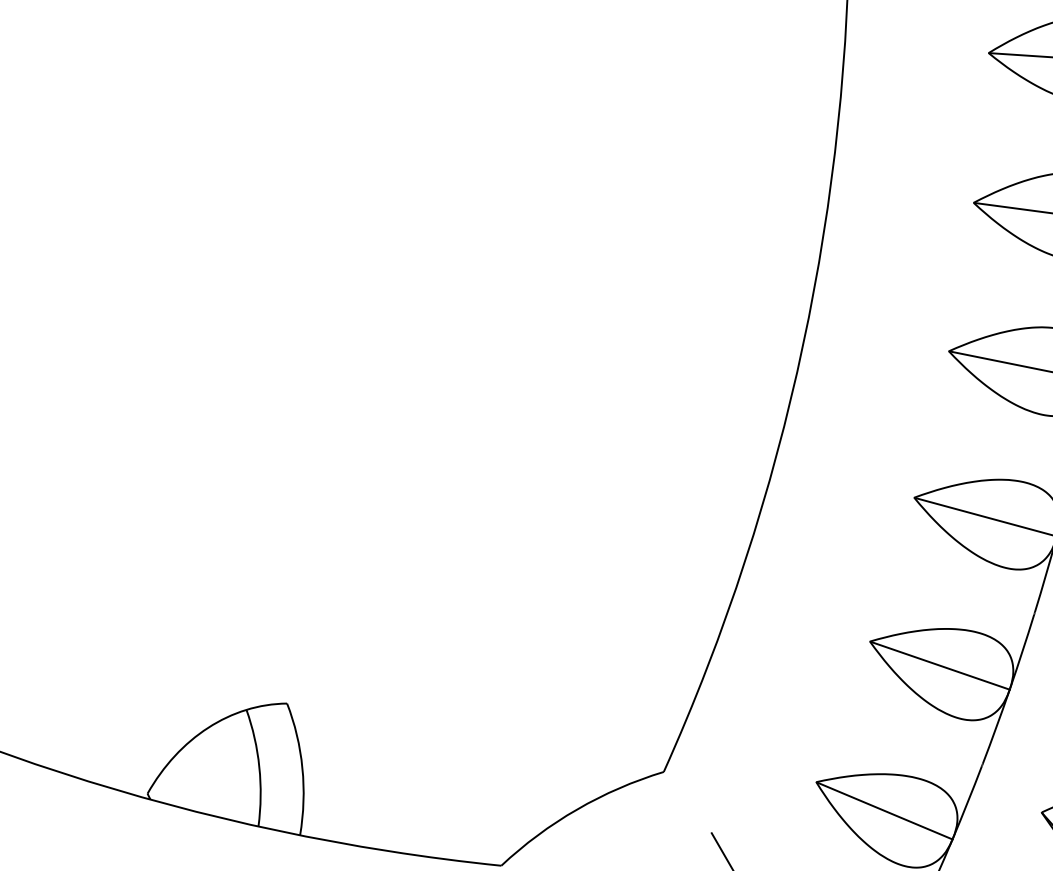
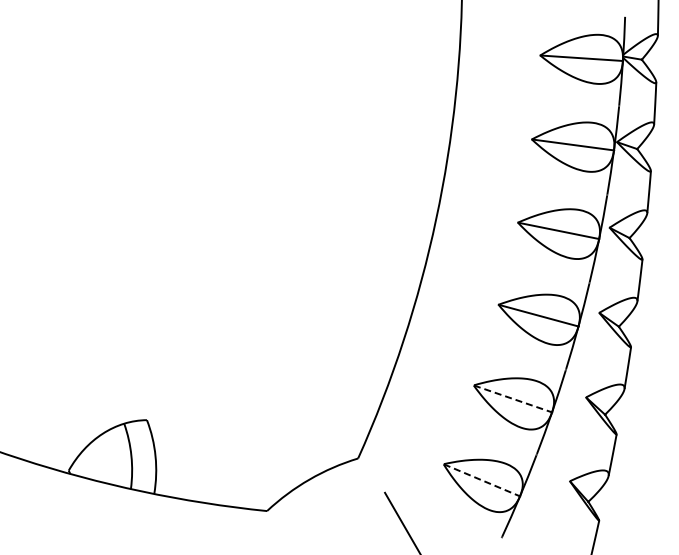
line: (940, 666) -> (513, 399), solid -> dashed
line: (885, 811) -> (482, 480), solid -> dashed

